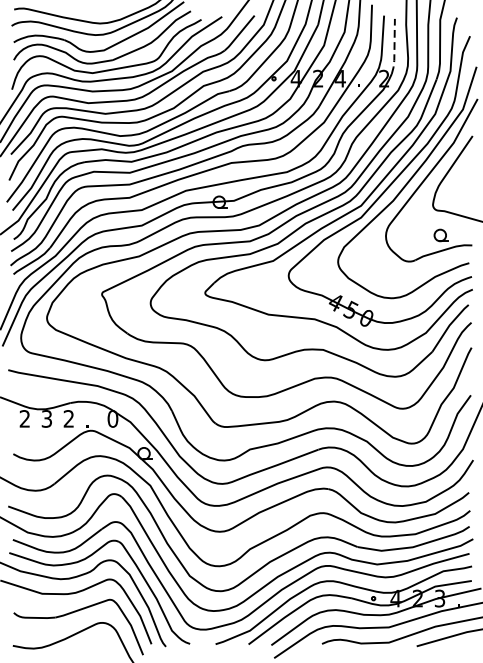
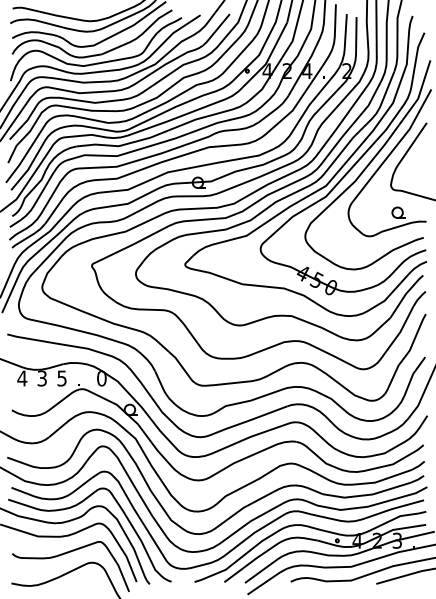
line: (394, 47) -> (356, 42), dashed -> solid
text: (25, 418) -> (22, 378), 2 -> 4
text: (68, 418) -> (61, 378), 2 -> 5

